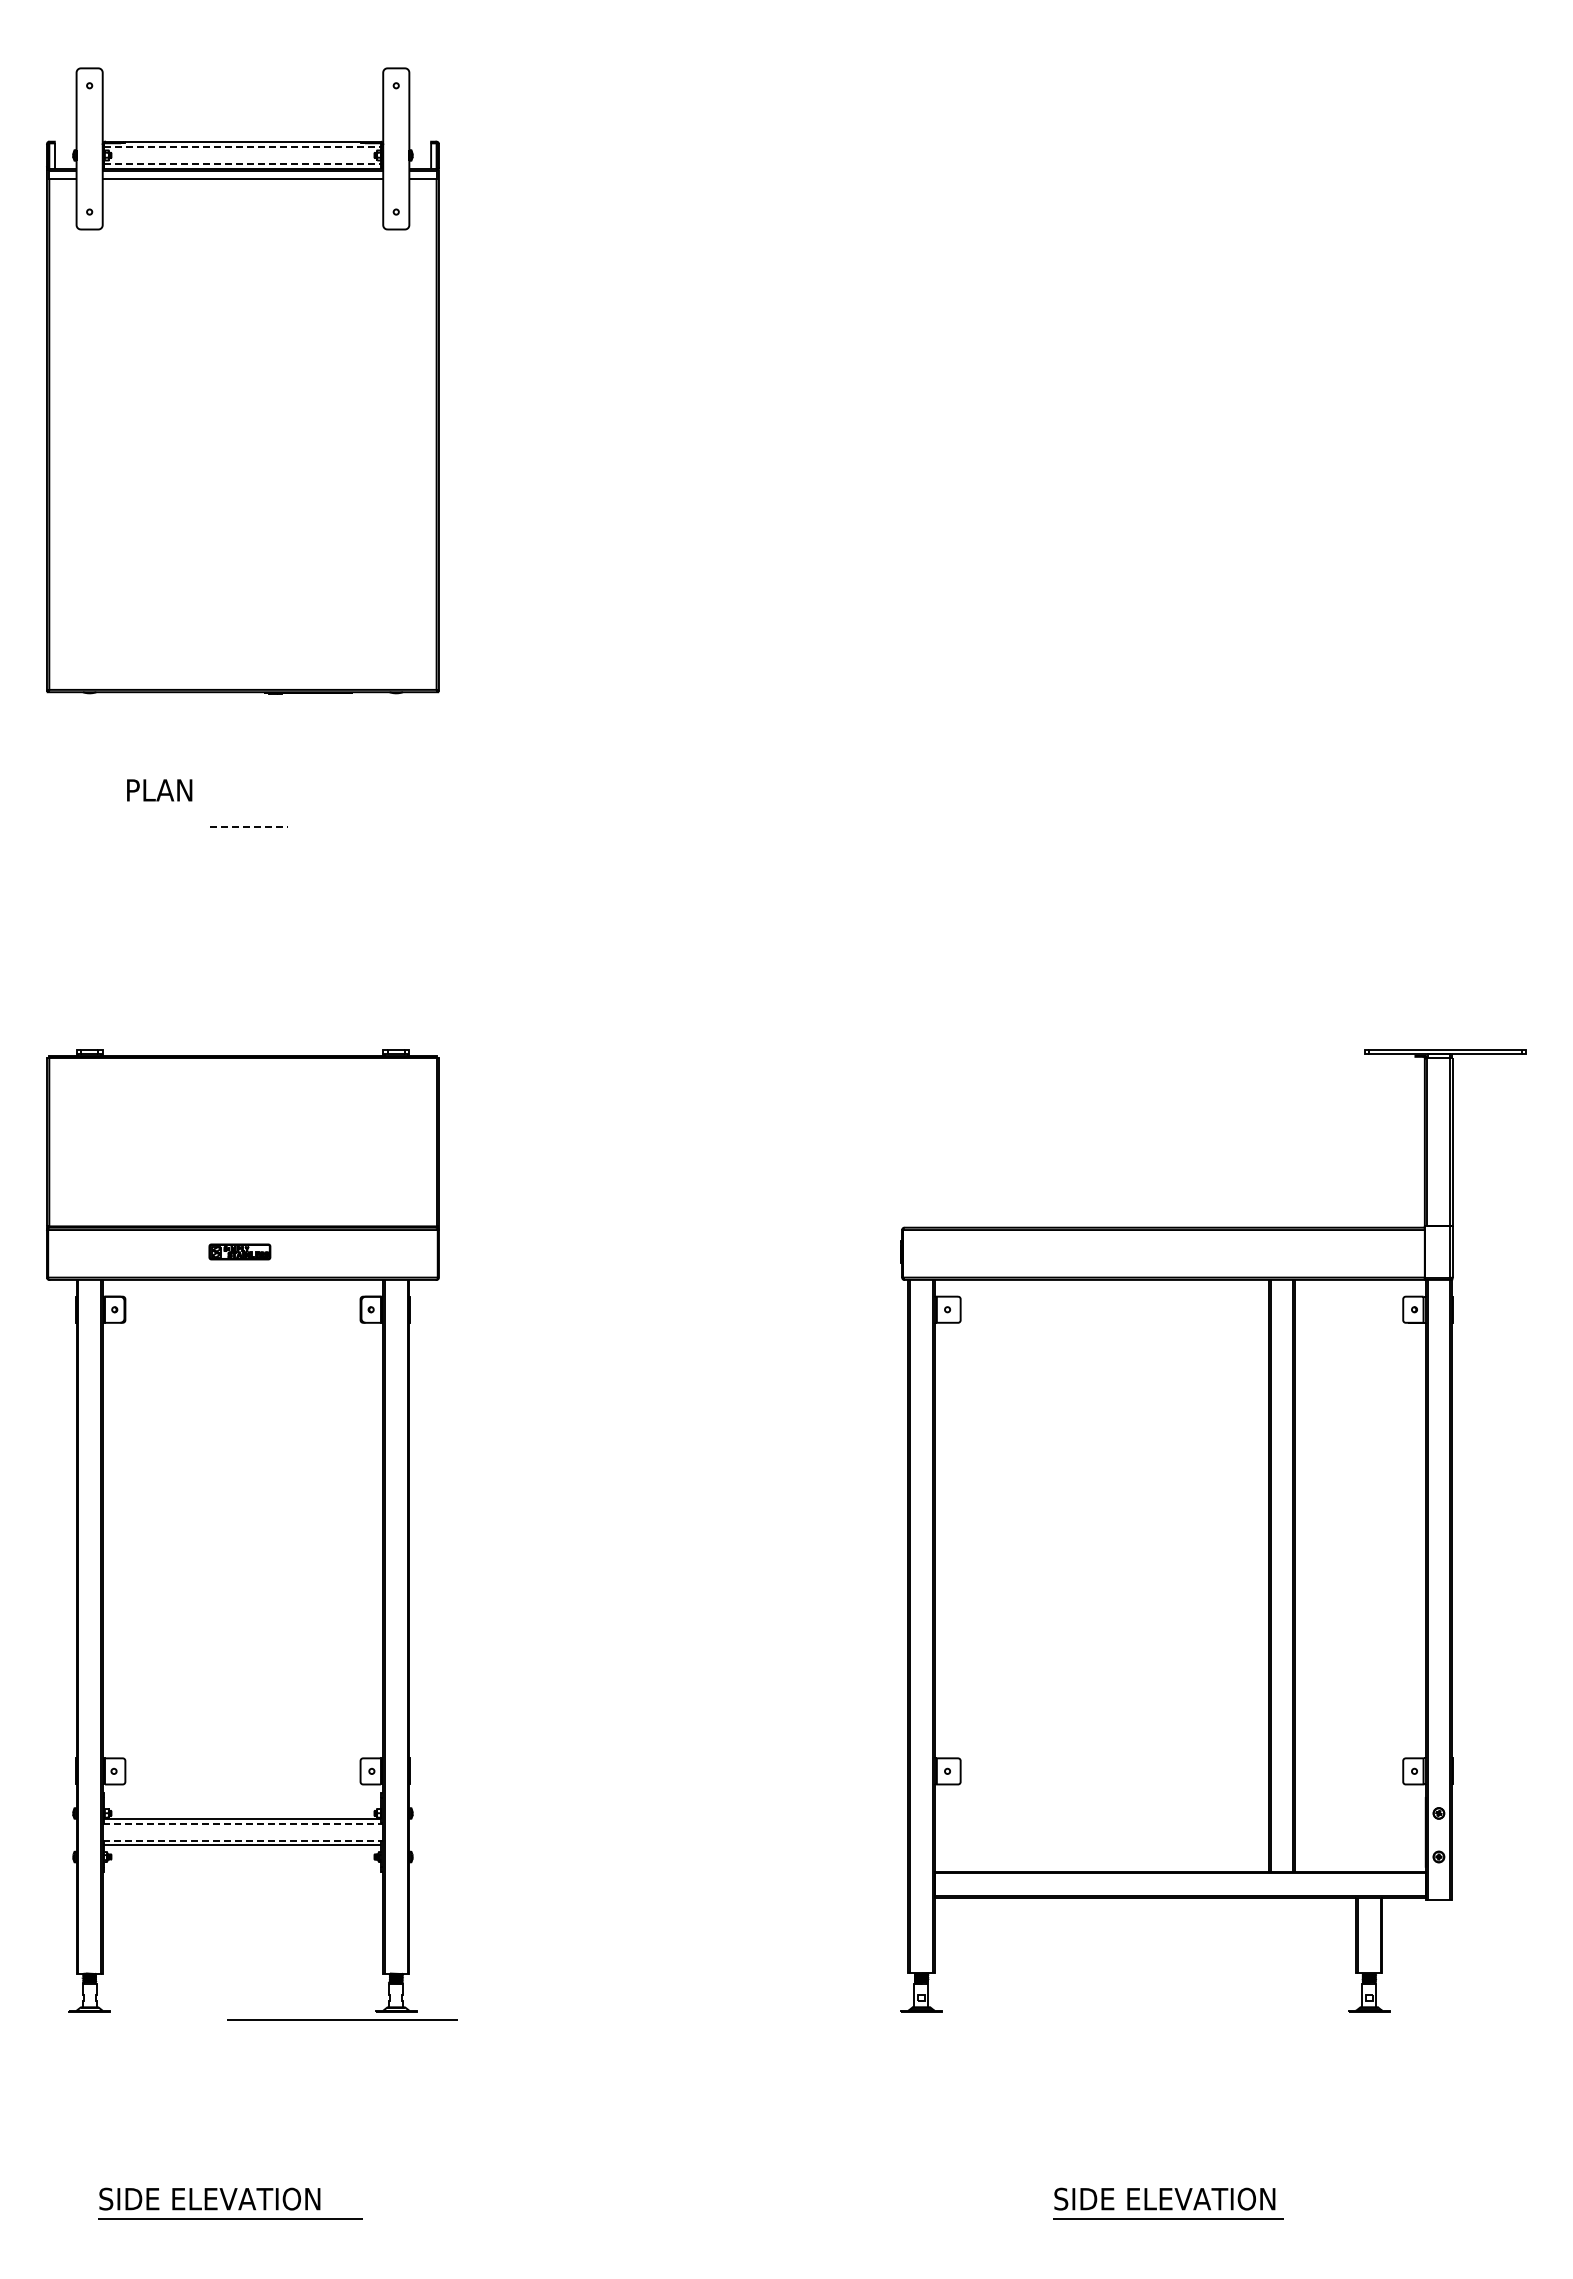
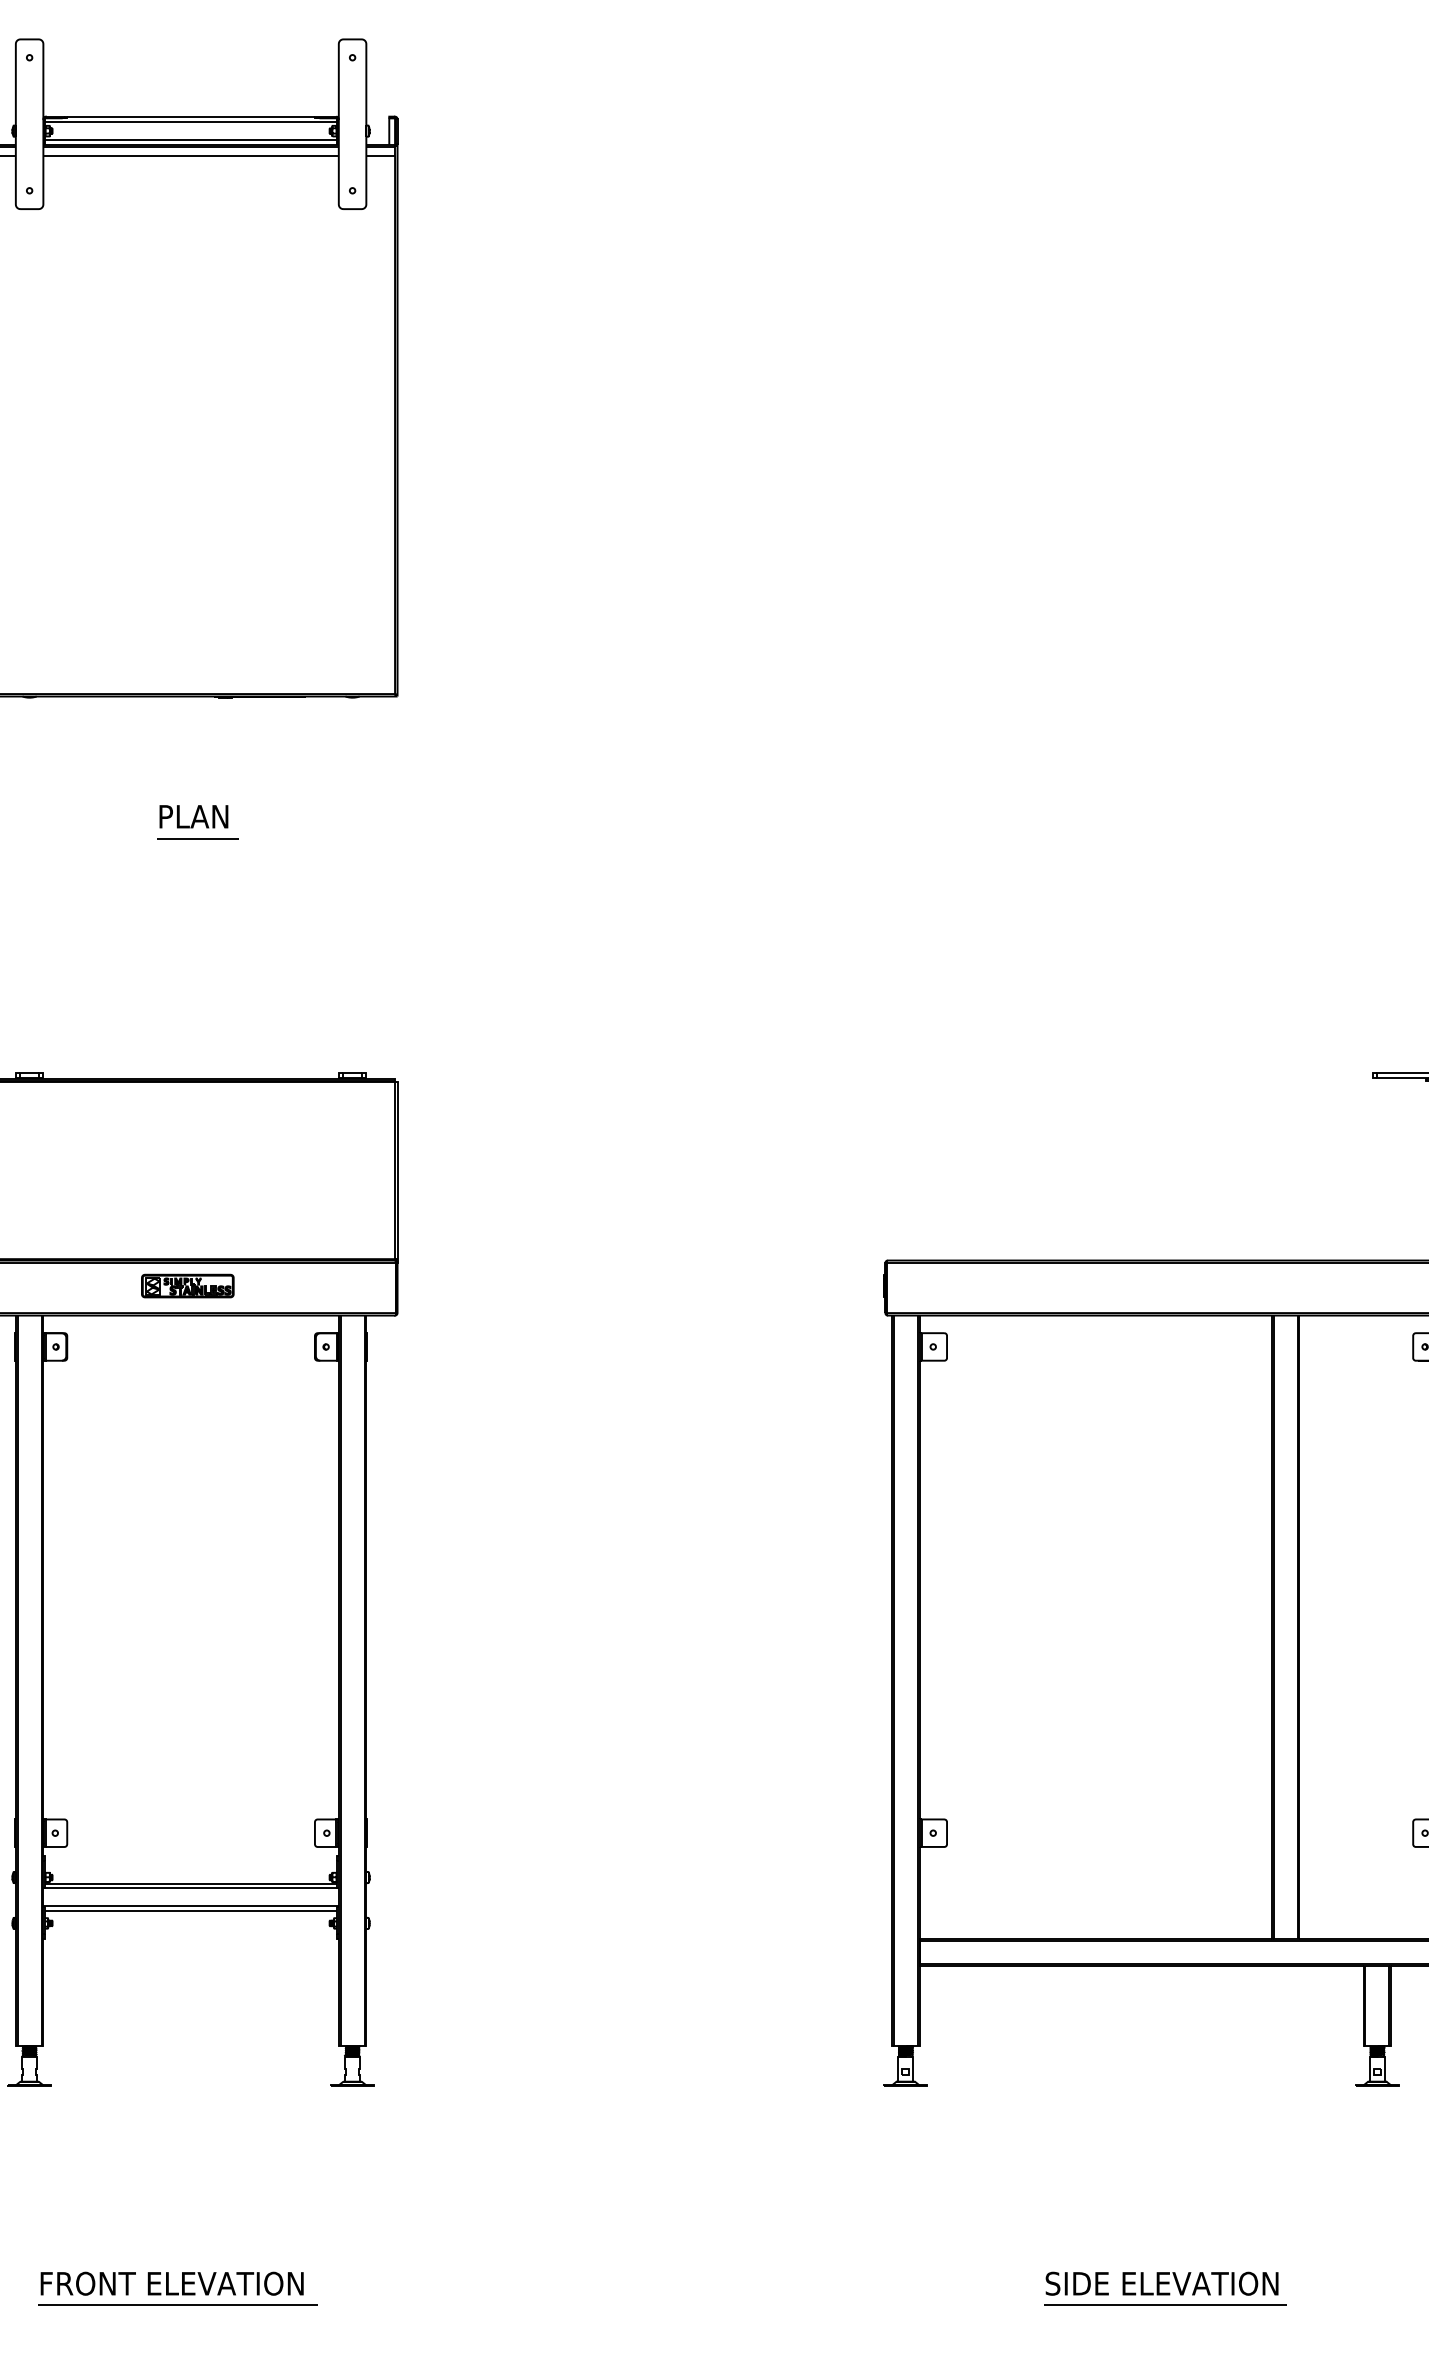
line: (242, 146) -> (190, 121), dashed -> solid
line: (242, 164) -> (190, 140), dashed -> solid
text: (159, 790) -> (193, 816), moved
line: (249, 827) -> (197, 839), dashed -> solid
part: (239, 1251) -> (187, 1285), size x1.43
line: (243, 1823) -> (191, 1888), dashed -> solid
line: (243, 1840) -> (191, 1906), dashed -> solid
line: (342, 2019) -> (295, 2094), removed
text: (224, 2198) -> (171, 2283), SIDE ELEVATION -> FRONT ELEVATION

